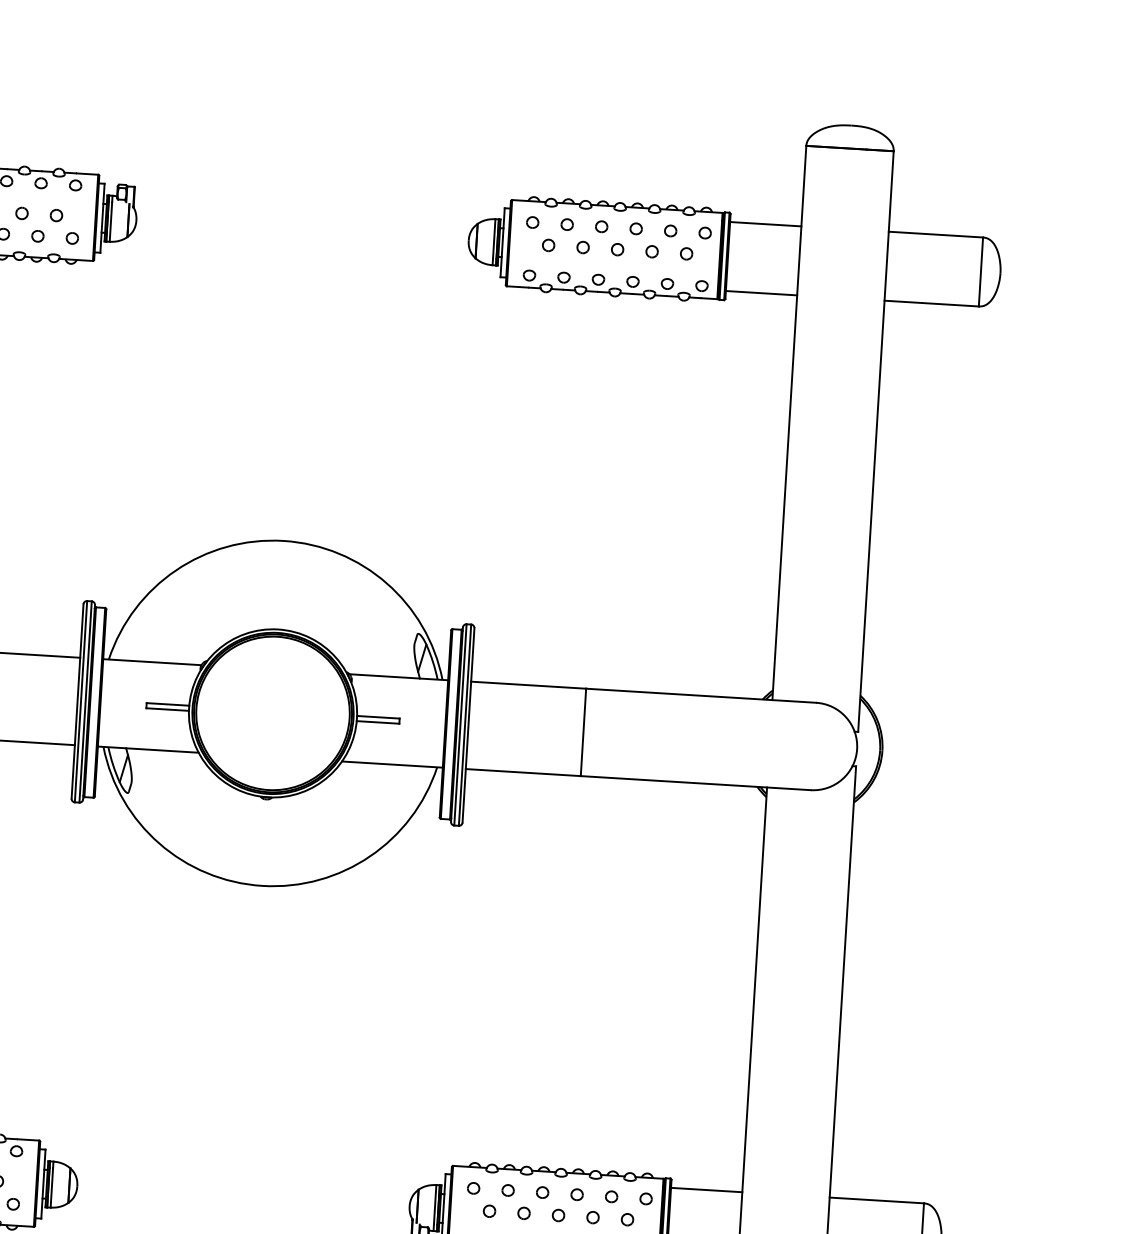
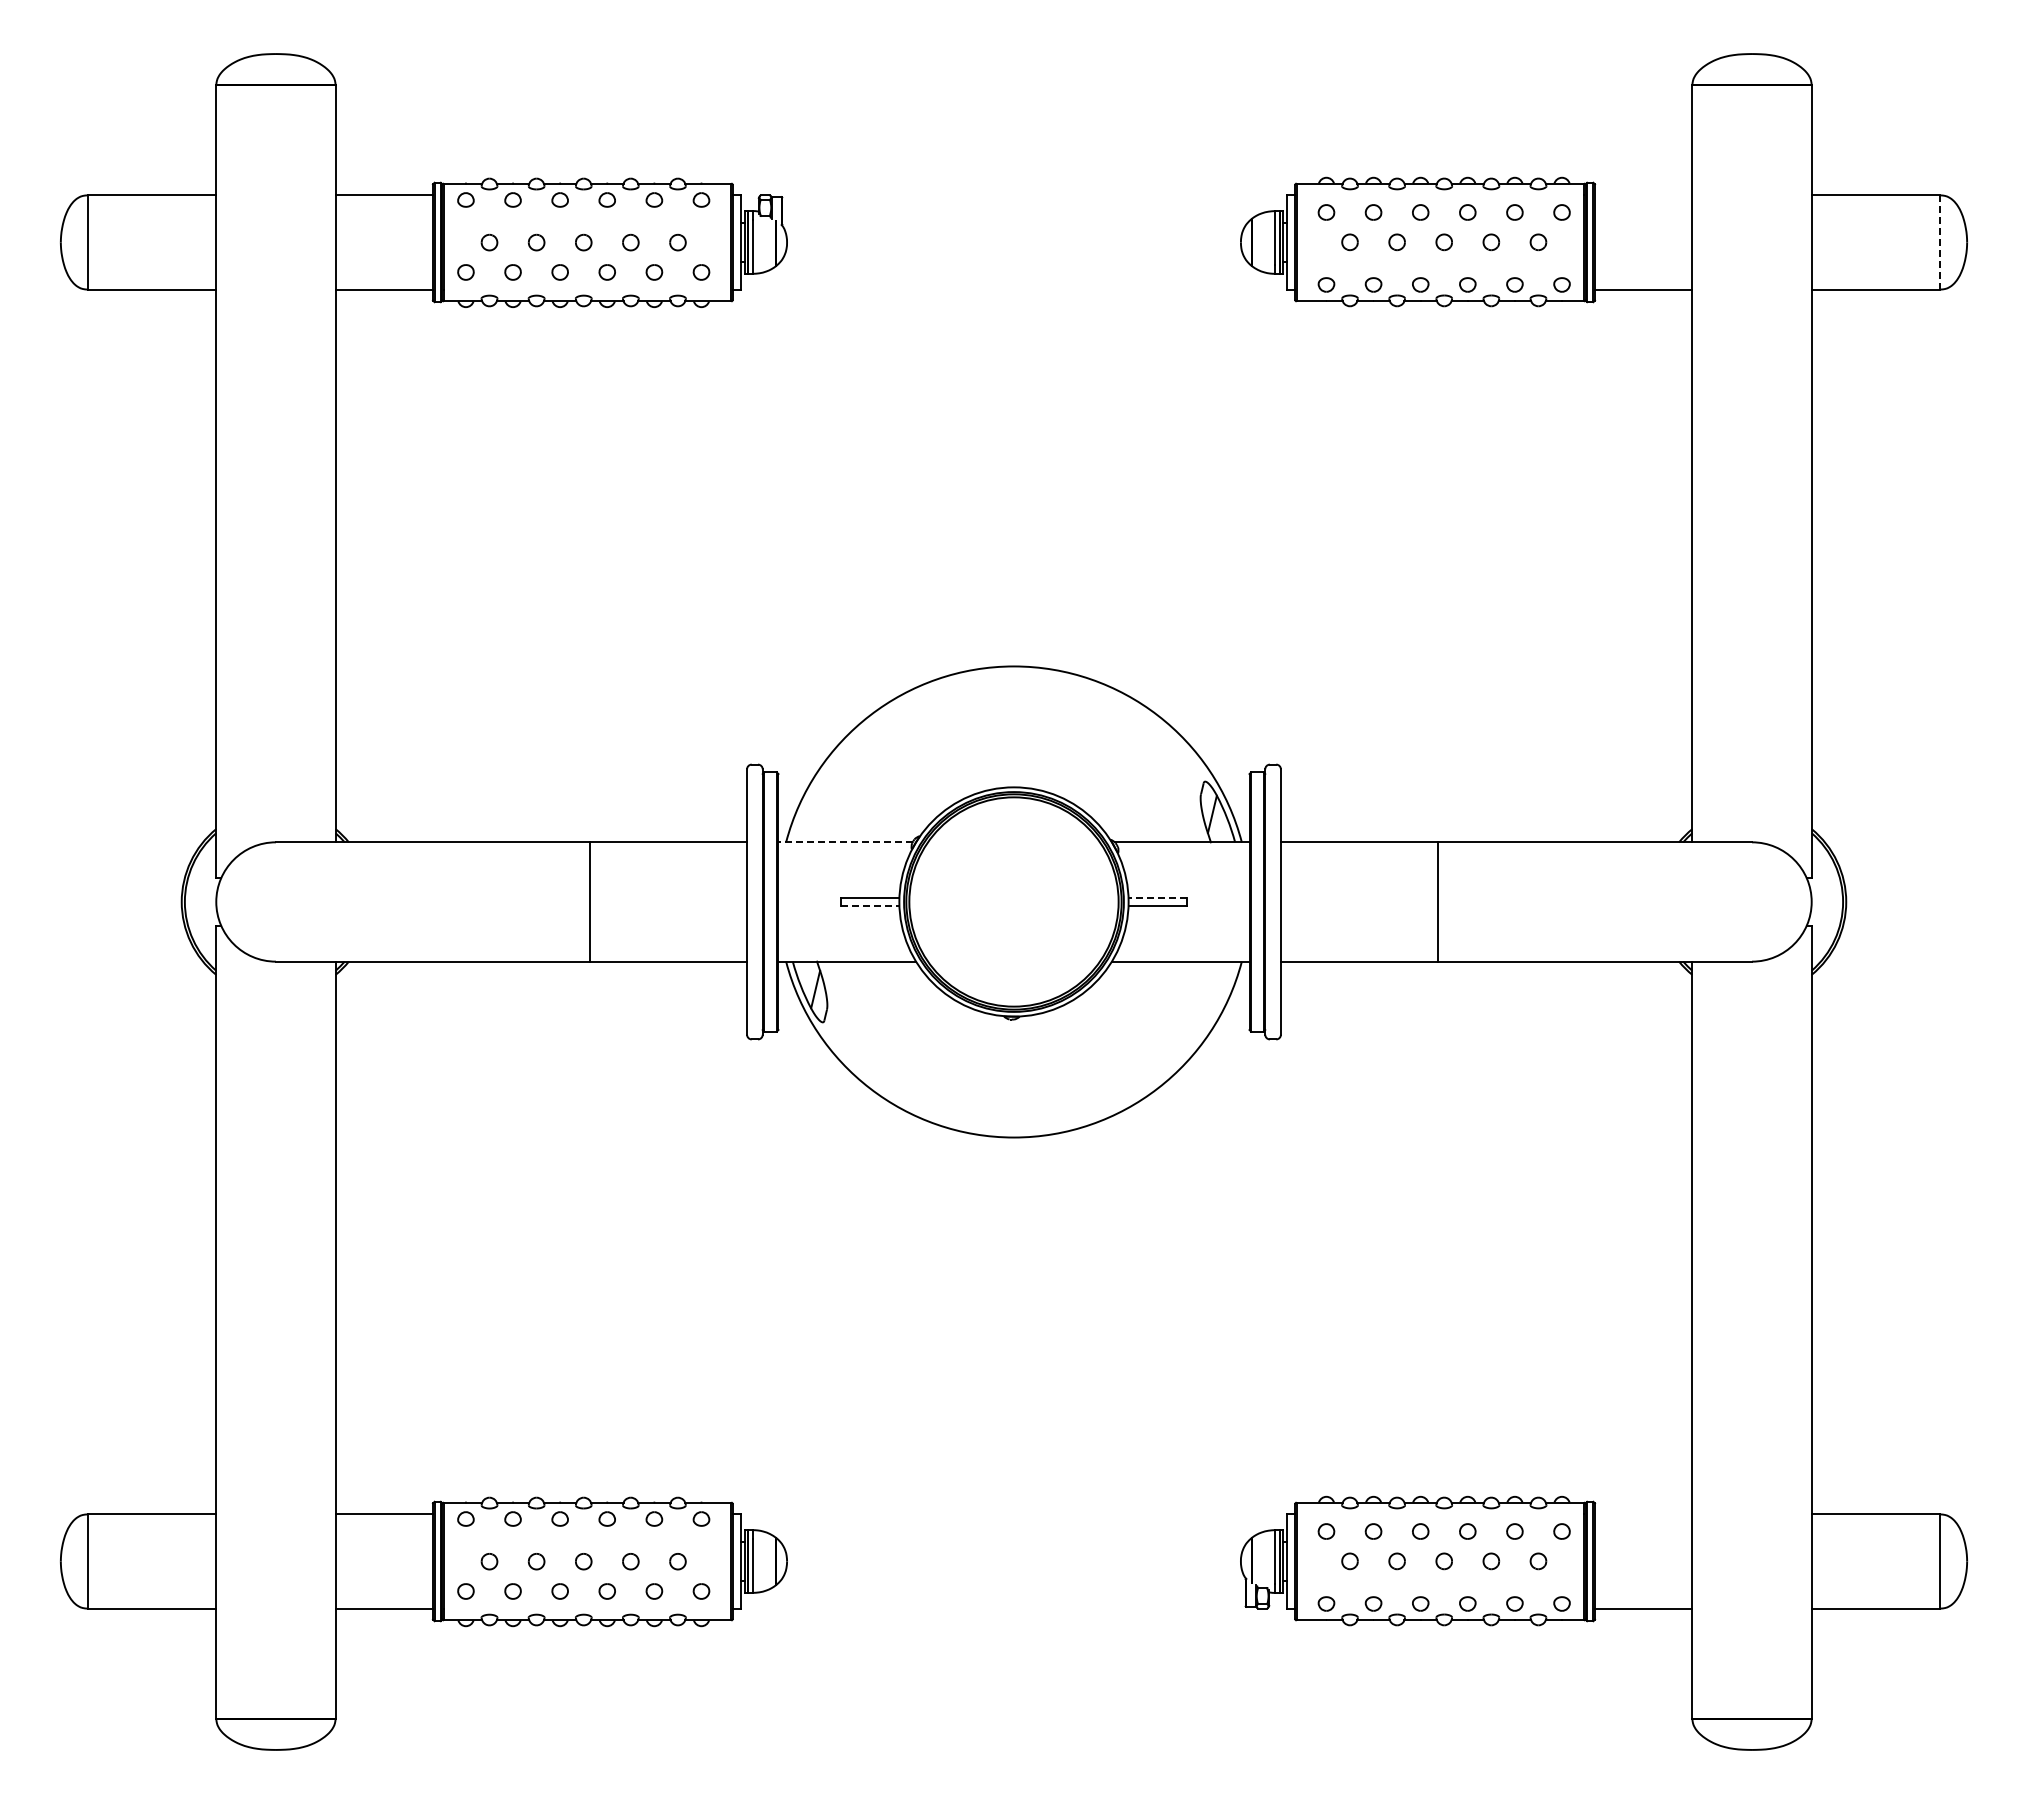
line: (765, 224) -> (1643, 195), removed
line: (980, 272) -> (1940, 242), solid -> dashed
line: (152, 662) -> (845, 842), solid -> dashed
line: (80, 701) -> (751, 901), removed
line: (85, 701) -> (758, 901), removed
line: (167, 709) -> (870, 905), solid -> dashed
line: (378, 717) -> (1157, 898), solid -> dashed
line: (460, 724) -> (1269, 901), removed
line: (465, 724) -> (1276, 901), removed
line: (706, 1190) -> (1643, 1514), removed

